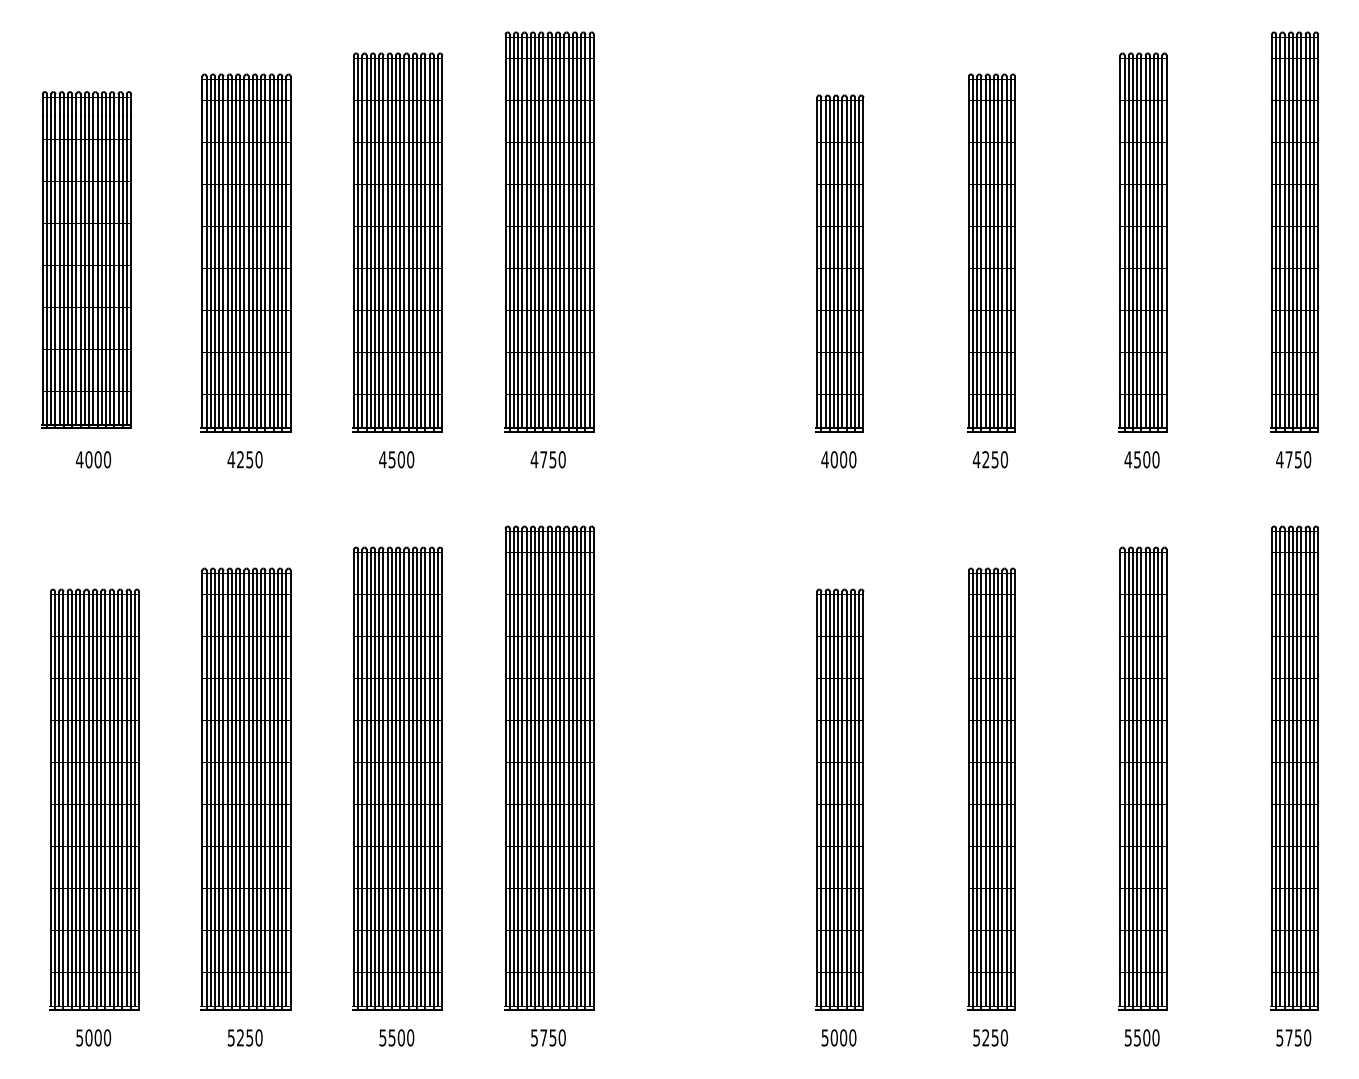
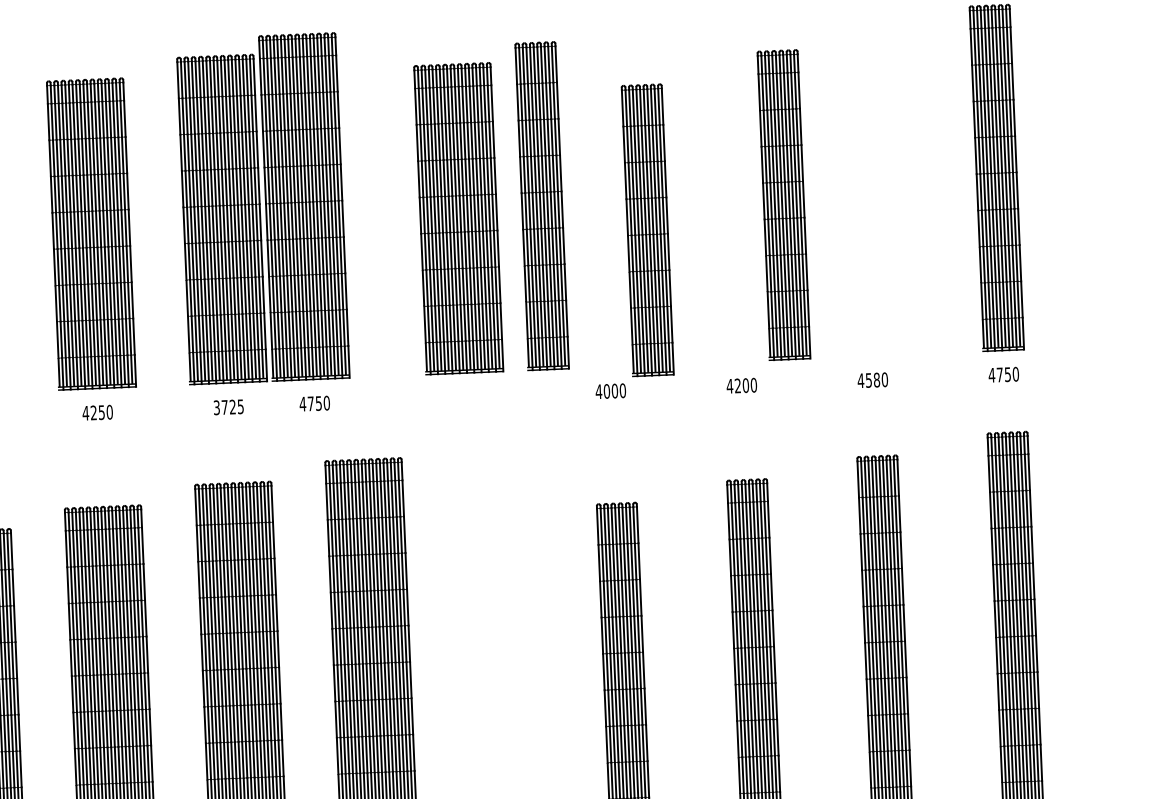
part: (549, 231) -> (304, 206), moved
part: (1142, 242) -> (541, 206), moved
part: (670, 252) -> (457, 218), added
part: (991, 252) -> (783, 204), moved
part: (839, 263) -> (647, 230), moved
text: (396, 459) -> (228, 407), 4500 -> 3725
text: (547, 459) -> (314, 403), moved
text: (994, 459) -> (745, 385), 4250 -> 4200
text: (1146, 459) -> (876, 379), 4500 -> 4580

